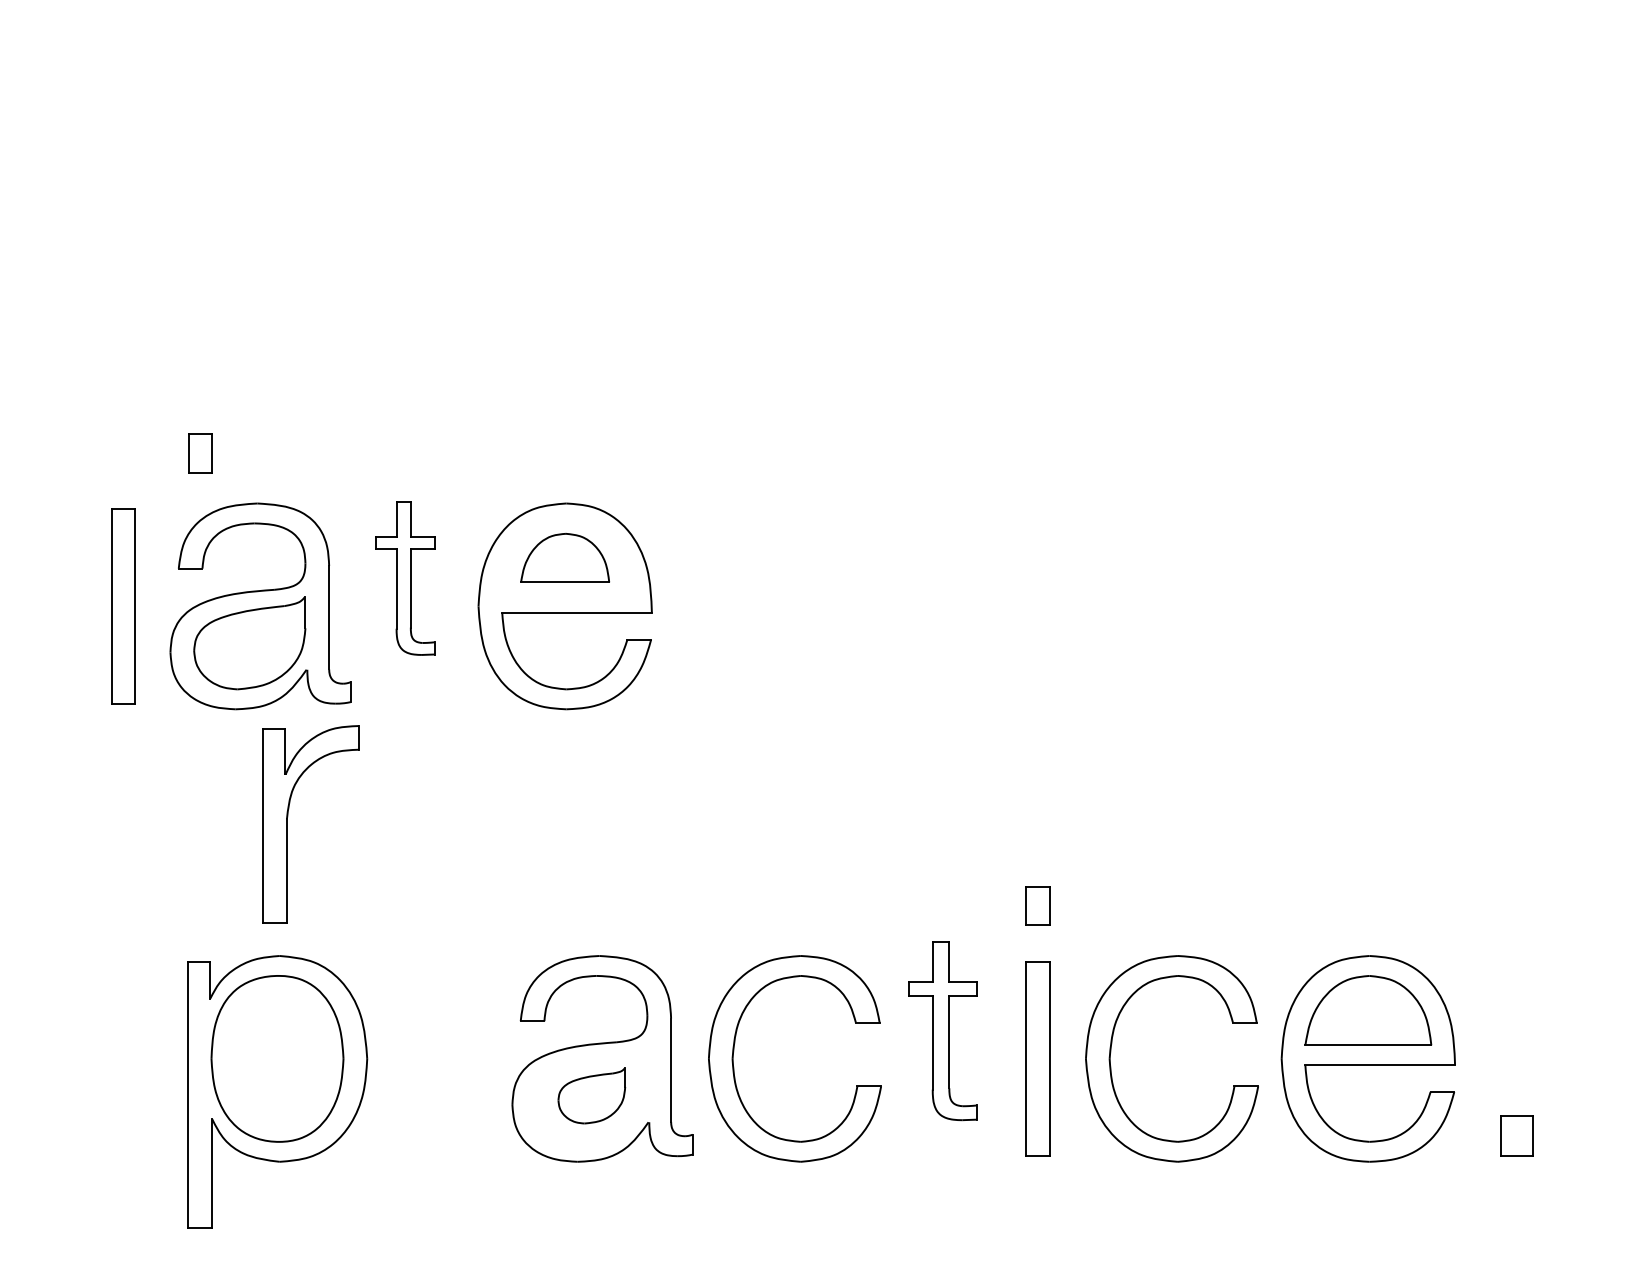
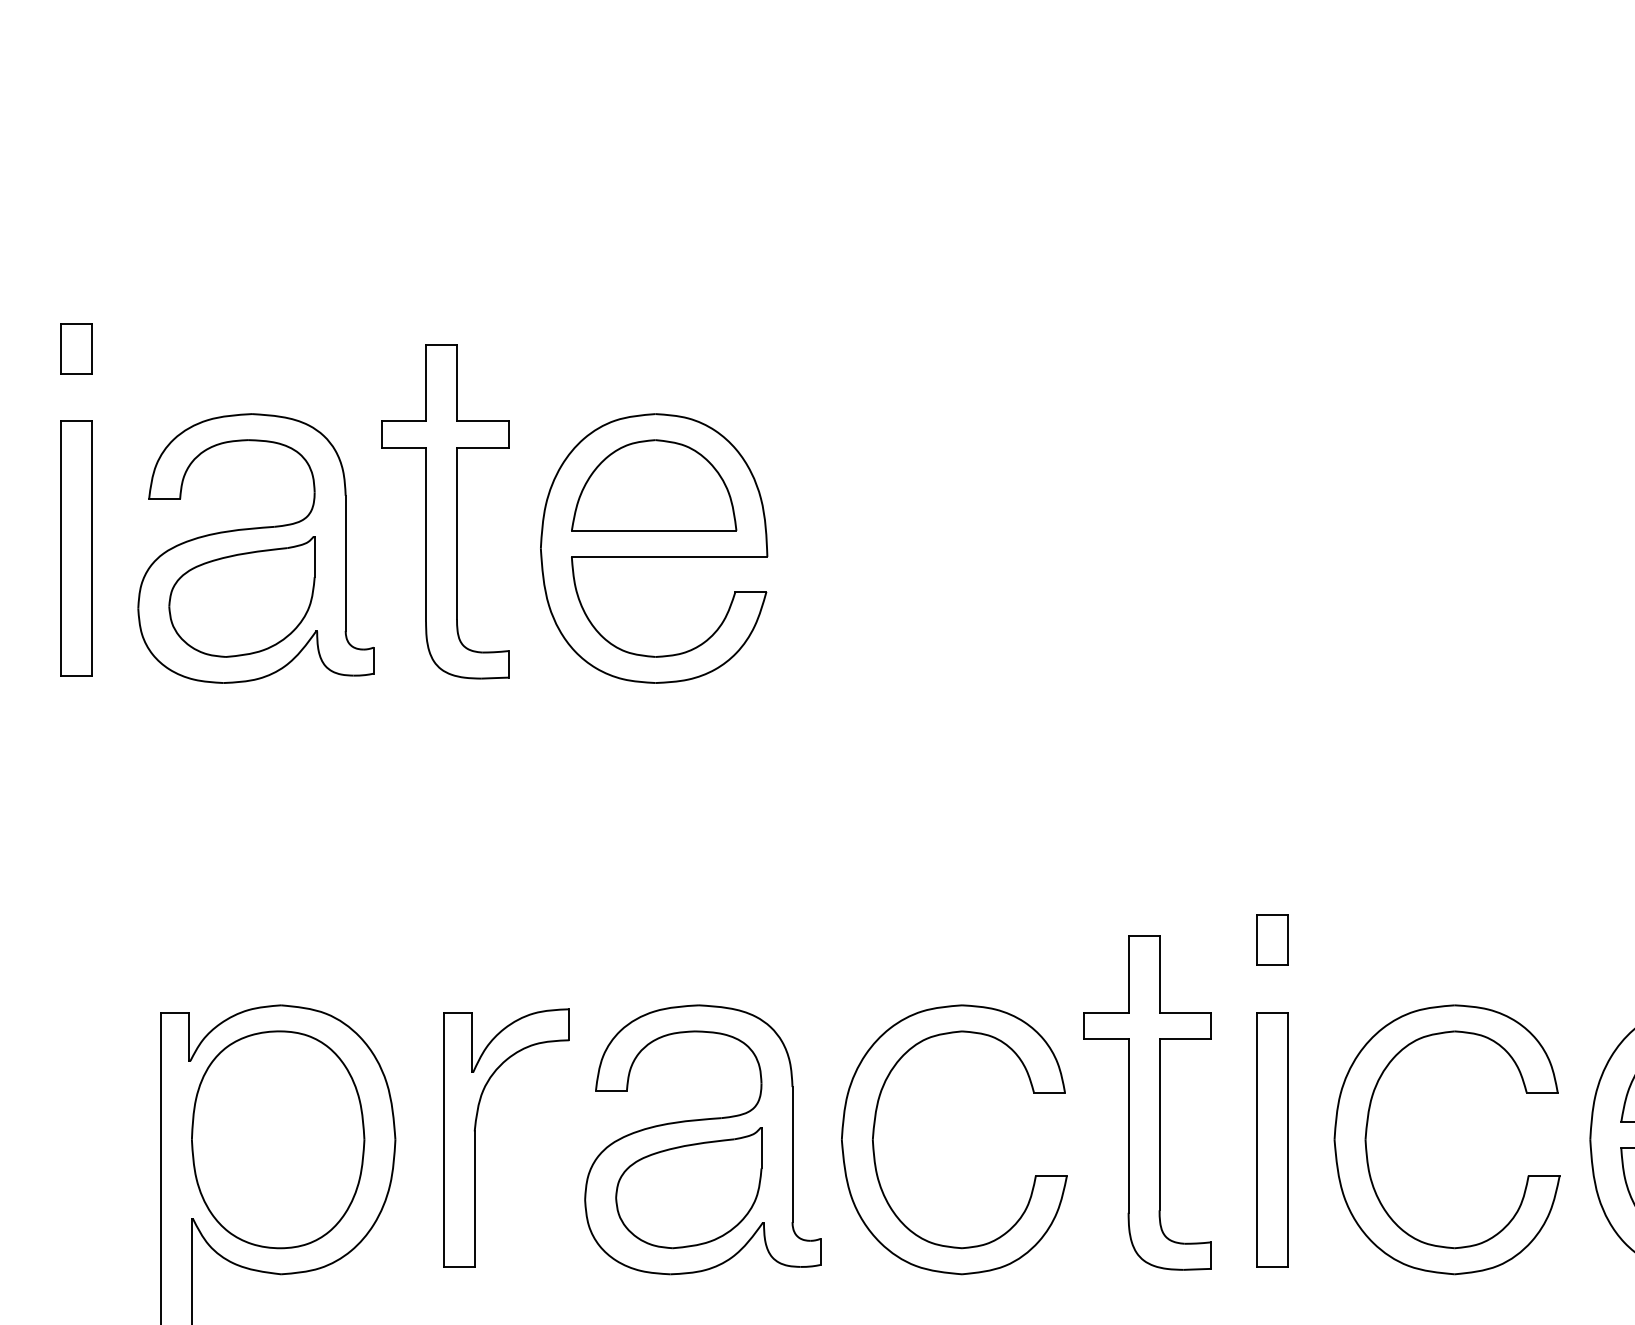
part: (200, 453) -> (76, 348), moved
part: (564, 557) -> (653, 484), size x1.43
part: (405, 578) -> (445, 512), size x1.67
part: (287, 824) -> (475, 1137), moved
part: (942, 1030) -> (1147, 1102), size x1.43
part: (591, 1095) -> (688, 1187), size x1.67

